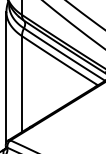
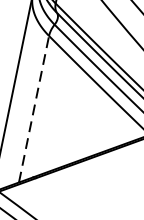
line: (21, 84) -> (33, 109), solid -> dashed

